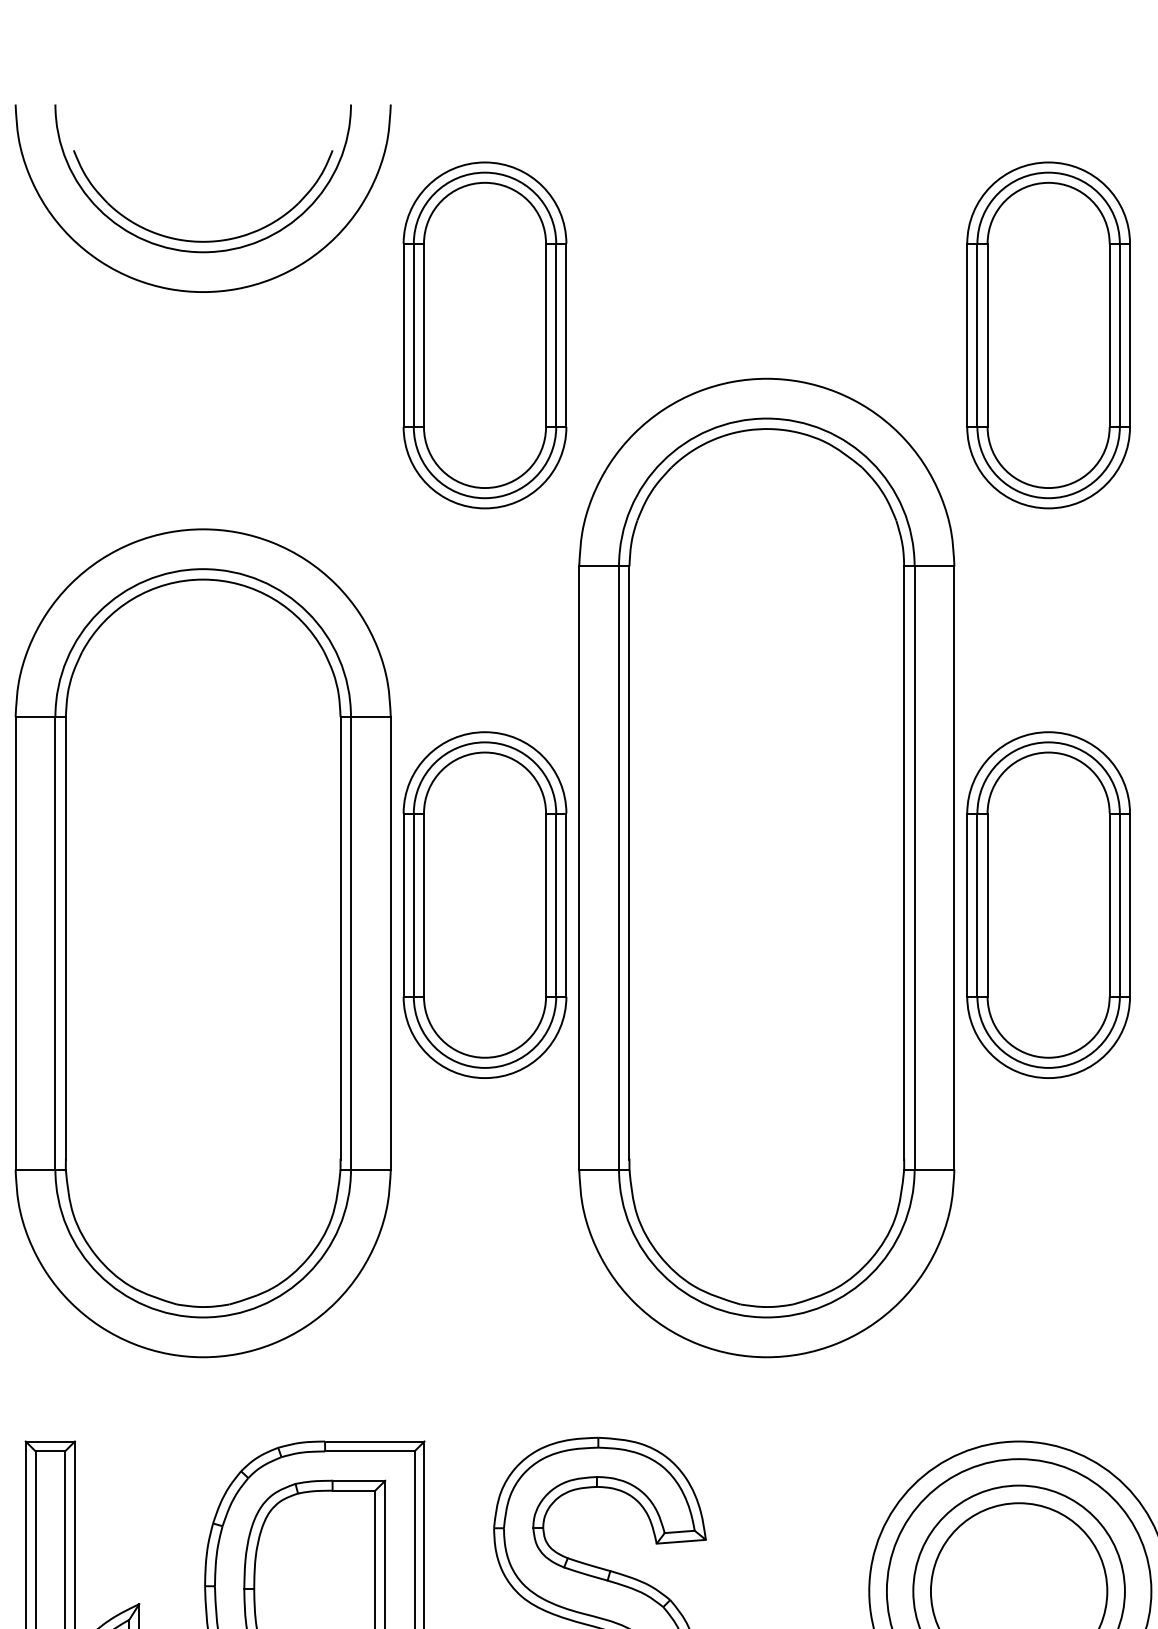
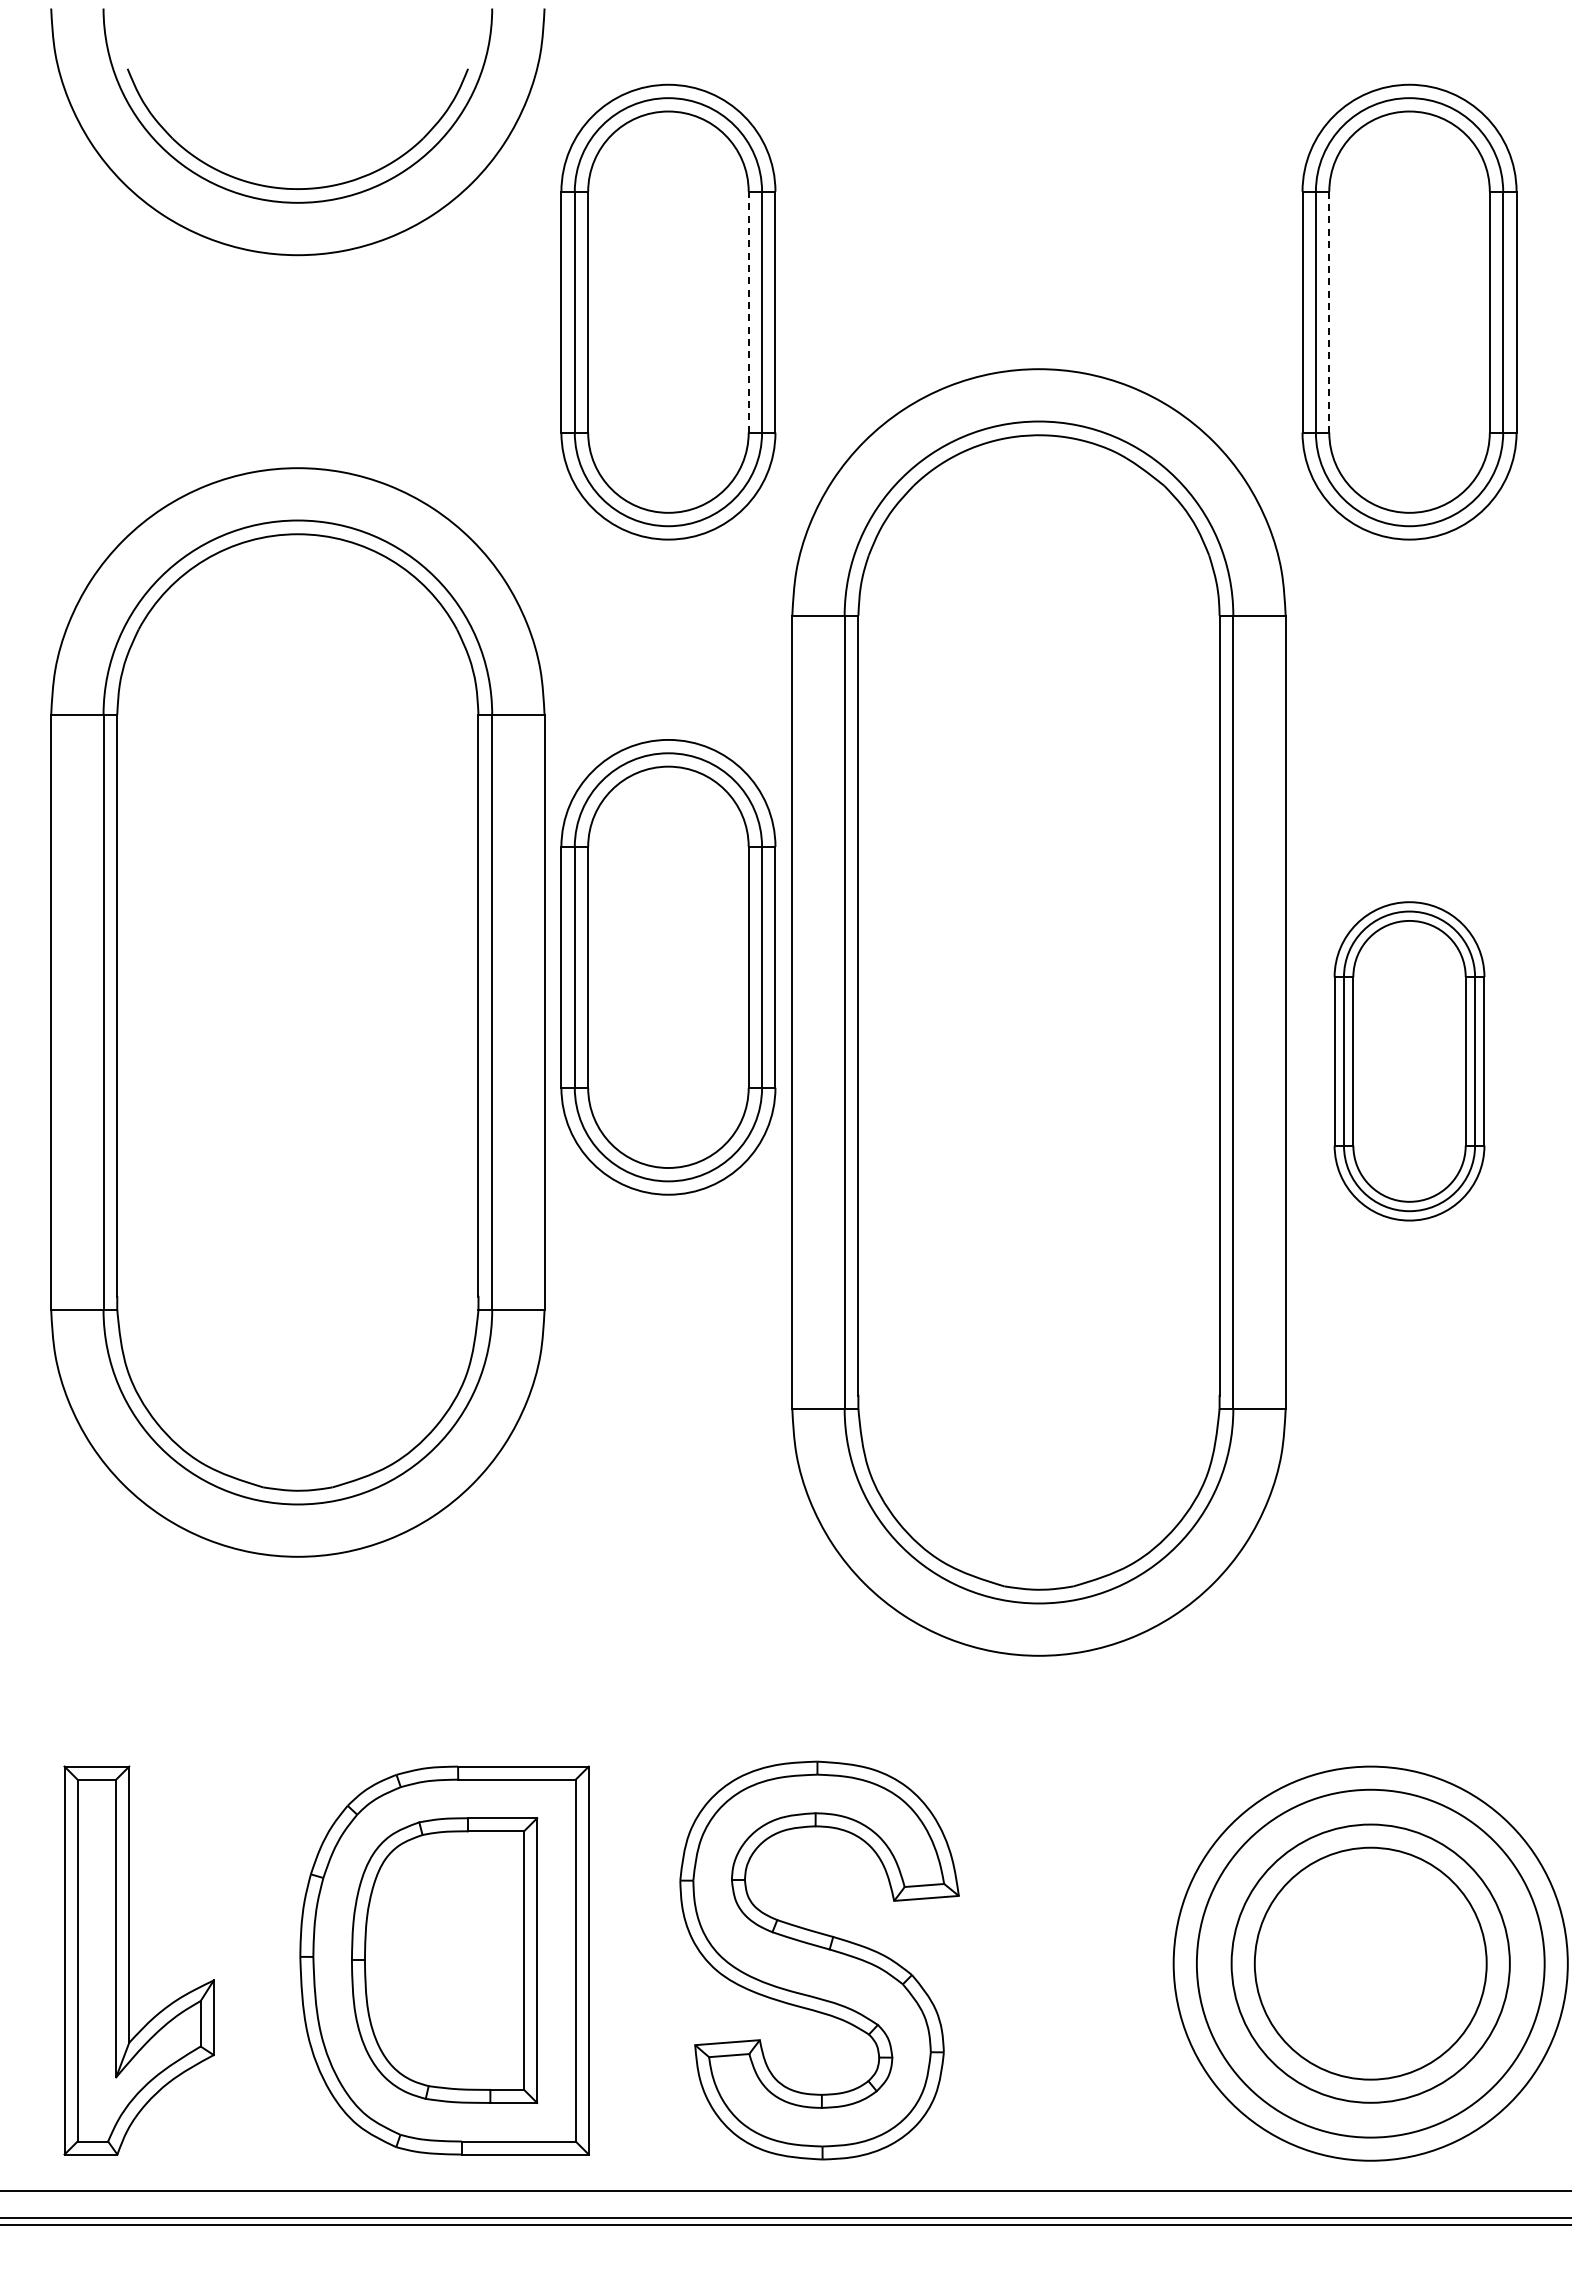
line: (545, 334) -> (748, 311), solid -> dashed
line: (987, 335) -> (1329, 312), solid -> dashed
part: (485, 905) -> (668, 967), moved
part: (1048, 905) -> (1409, 1061), size x0.7
part: (202, 943) -> (297, 1012), moved

